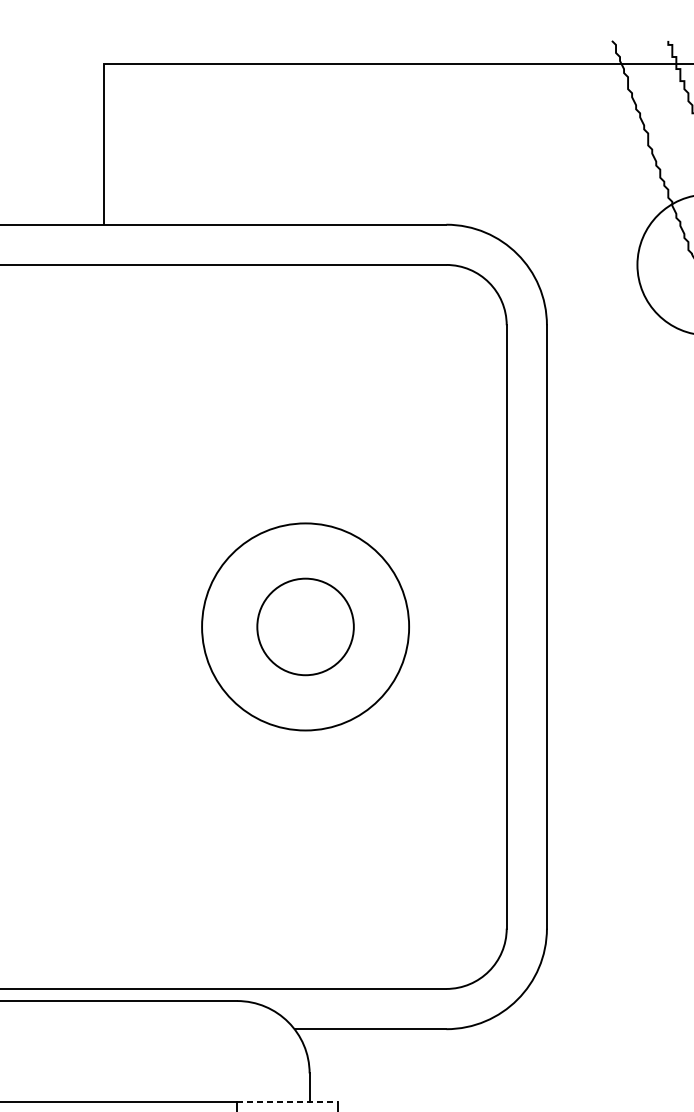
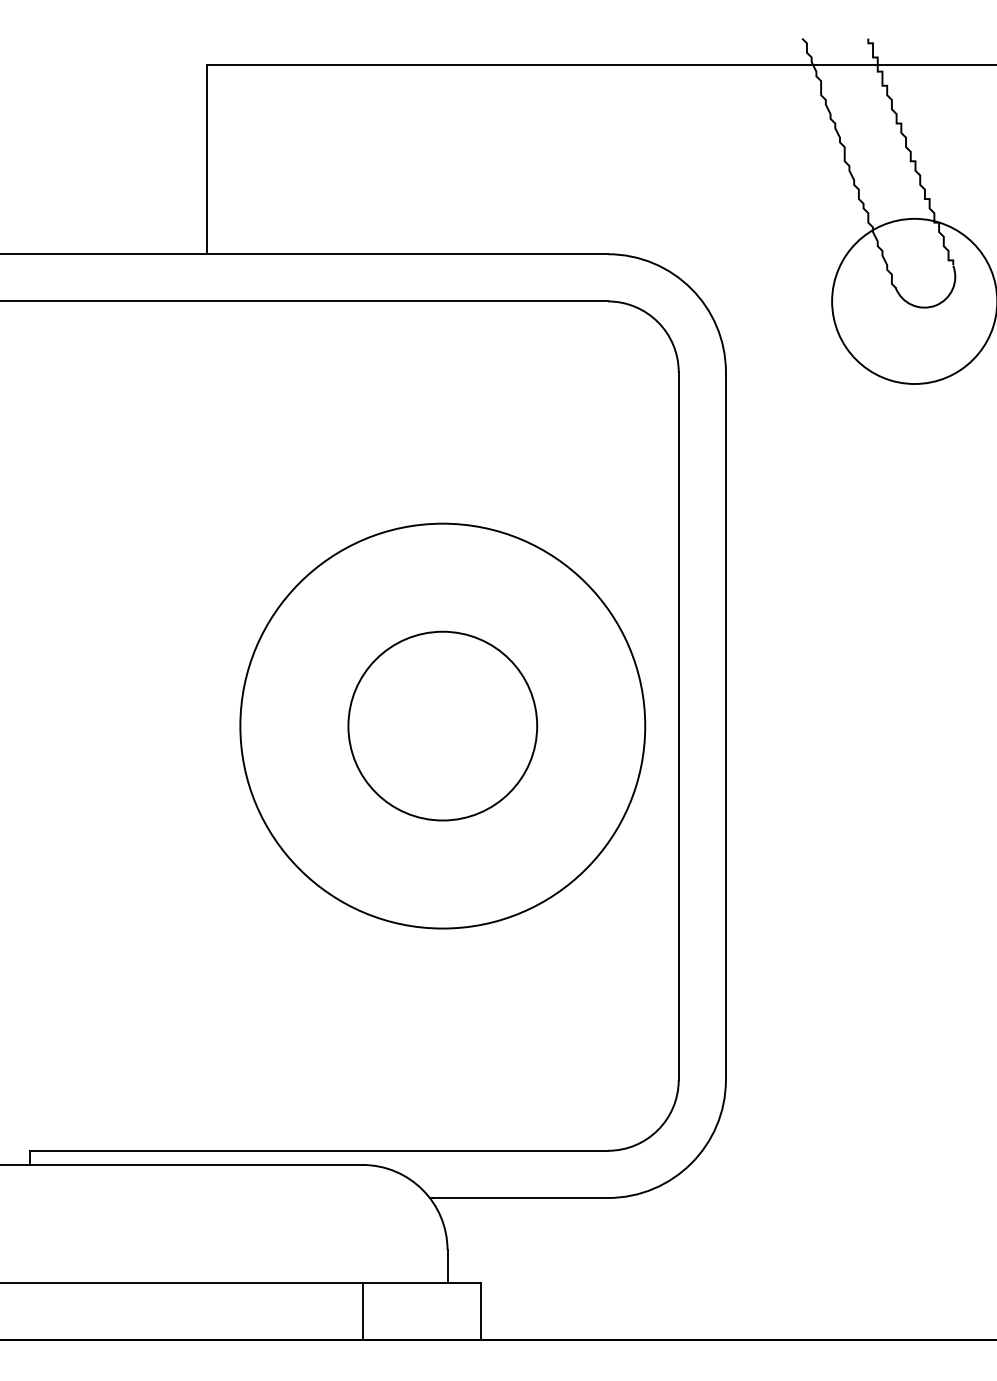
circle: (305, 626) -> (442, 725), size x1.67
circle: (305, 626) -> (442, 725), size x1.67
line: (287, 1101) -> (421, 1282), dashed -> solid

